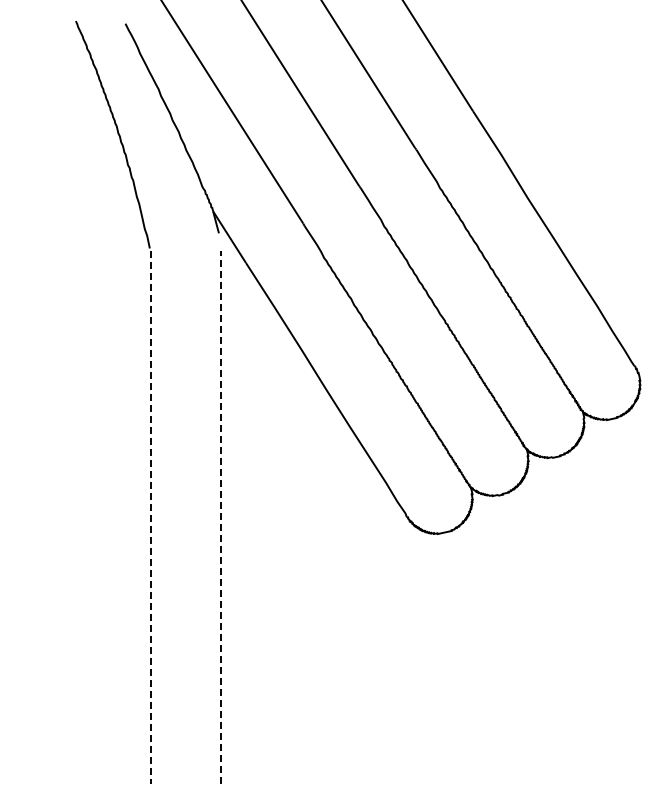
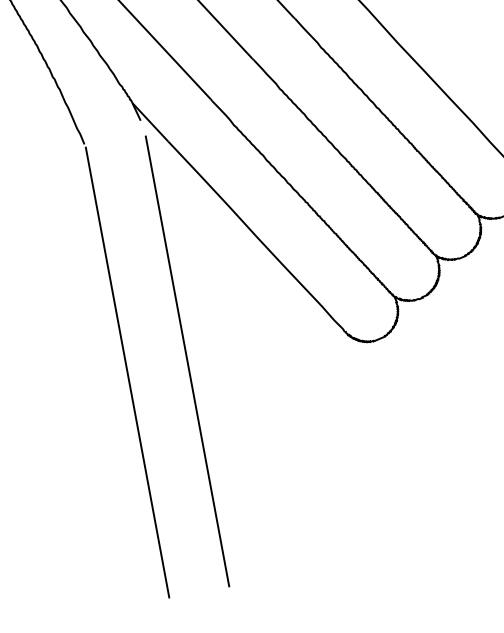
line: (221, 517) -> (187, 361), dashed -> solid
line: (150, 518) -> (127, 373), dashed -> solid

